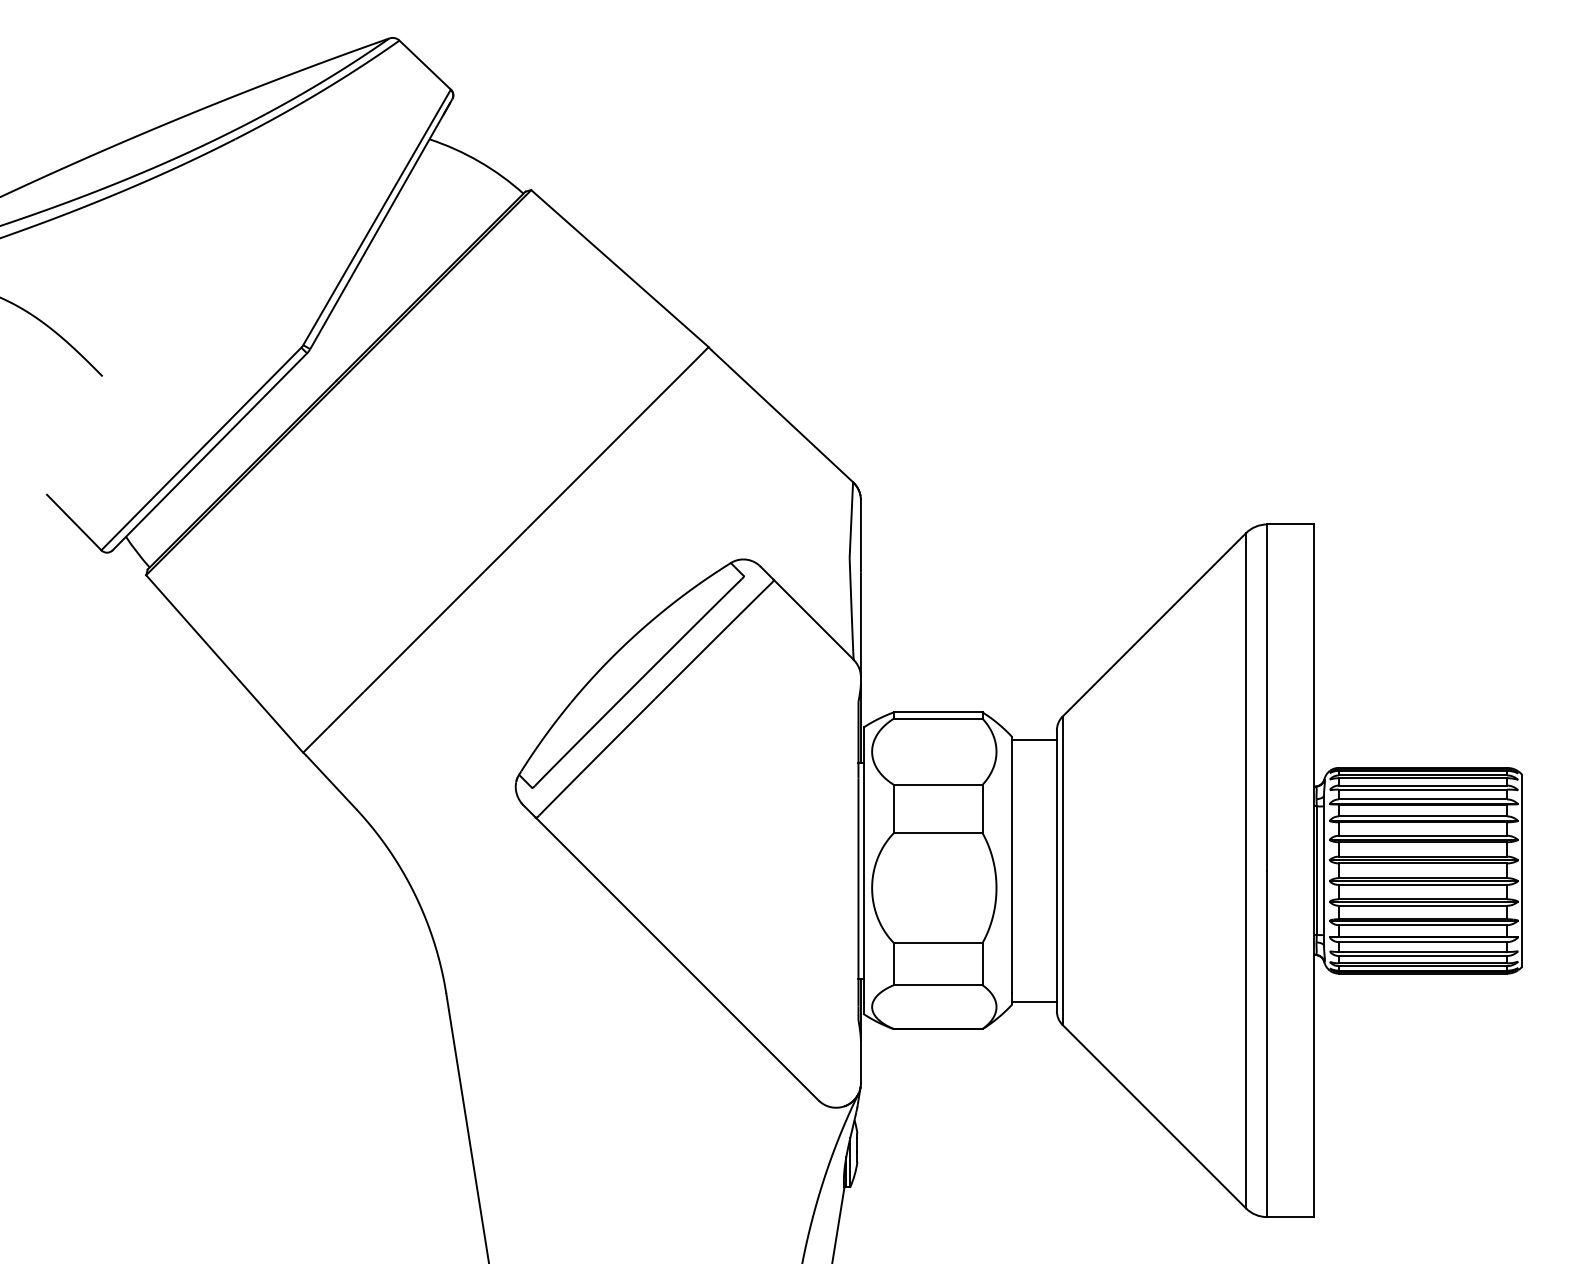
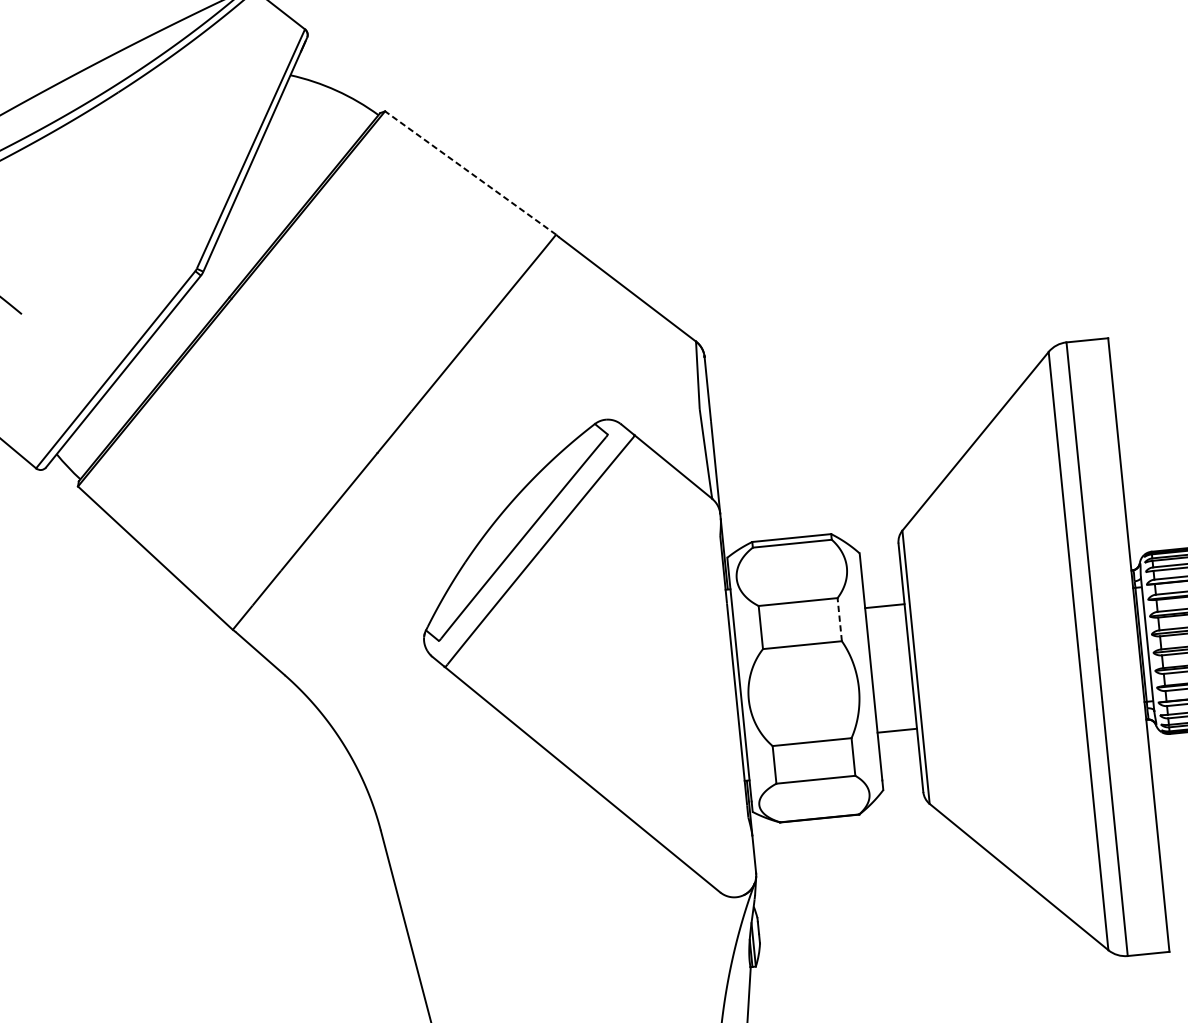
line: (619, 268) -> (470, 172), solid -> dashed
line: (1034, 739) -> (884, 605), moved
line: (982, 808) -> (839, 619), solid -> dashed
line: (1034, 1001) -> (897, 730), moved

